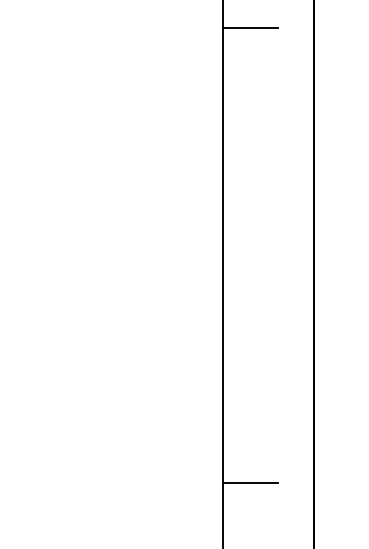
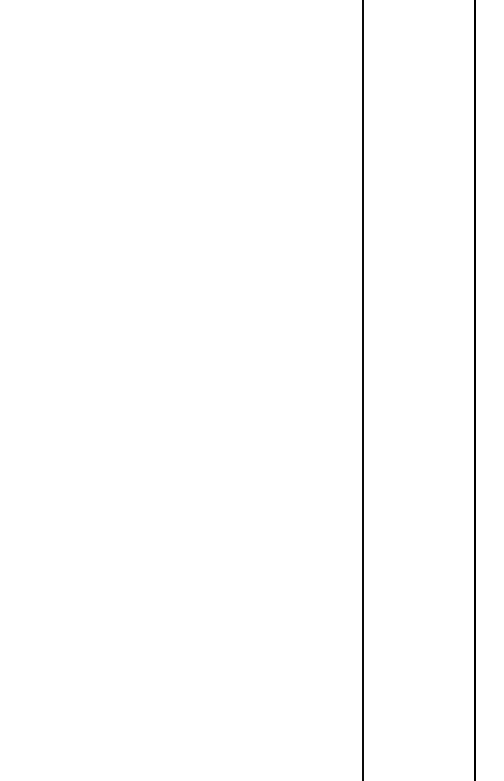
line: (249, 28) -> (395, 58), removed
line: (249, 482) -> (395, 620), removed

